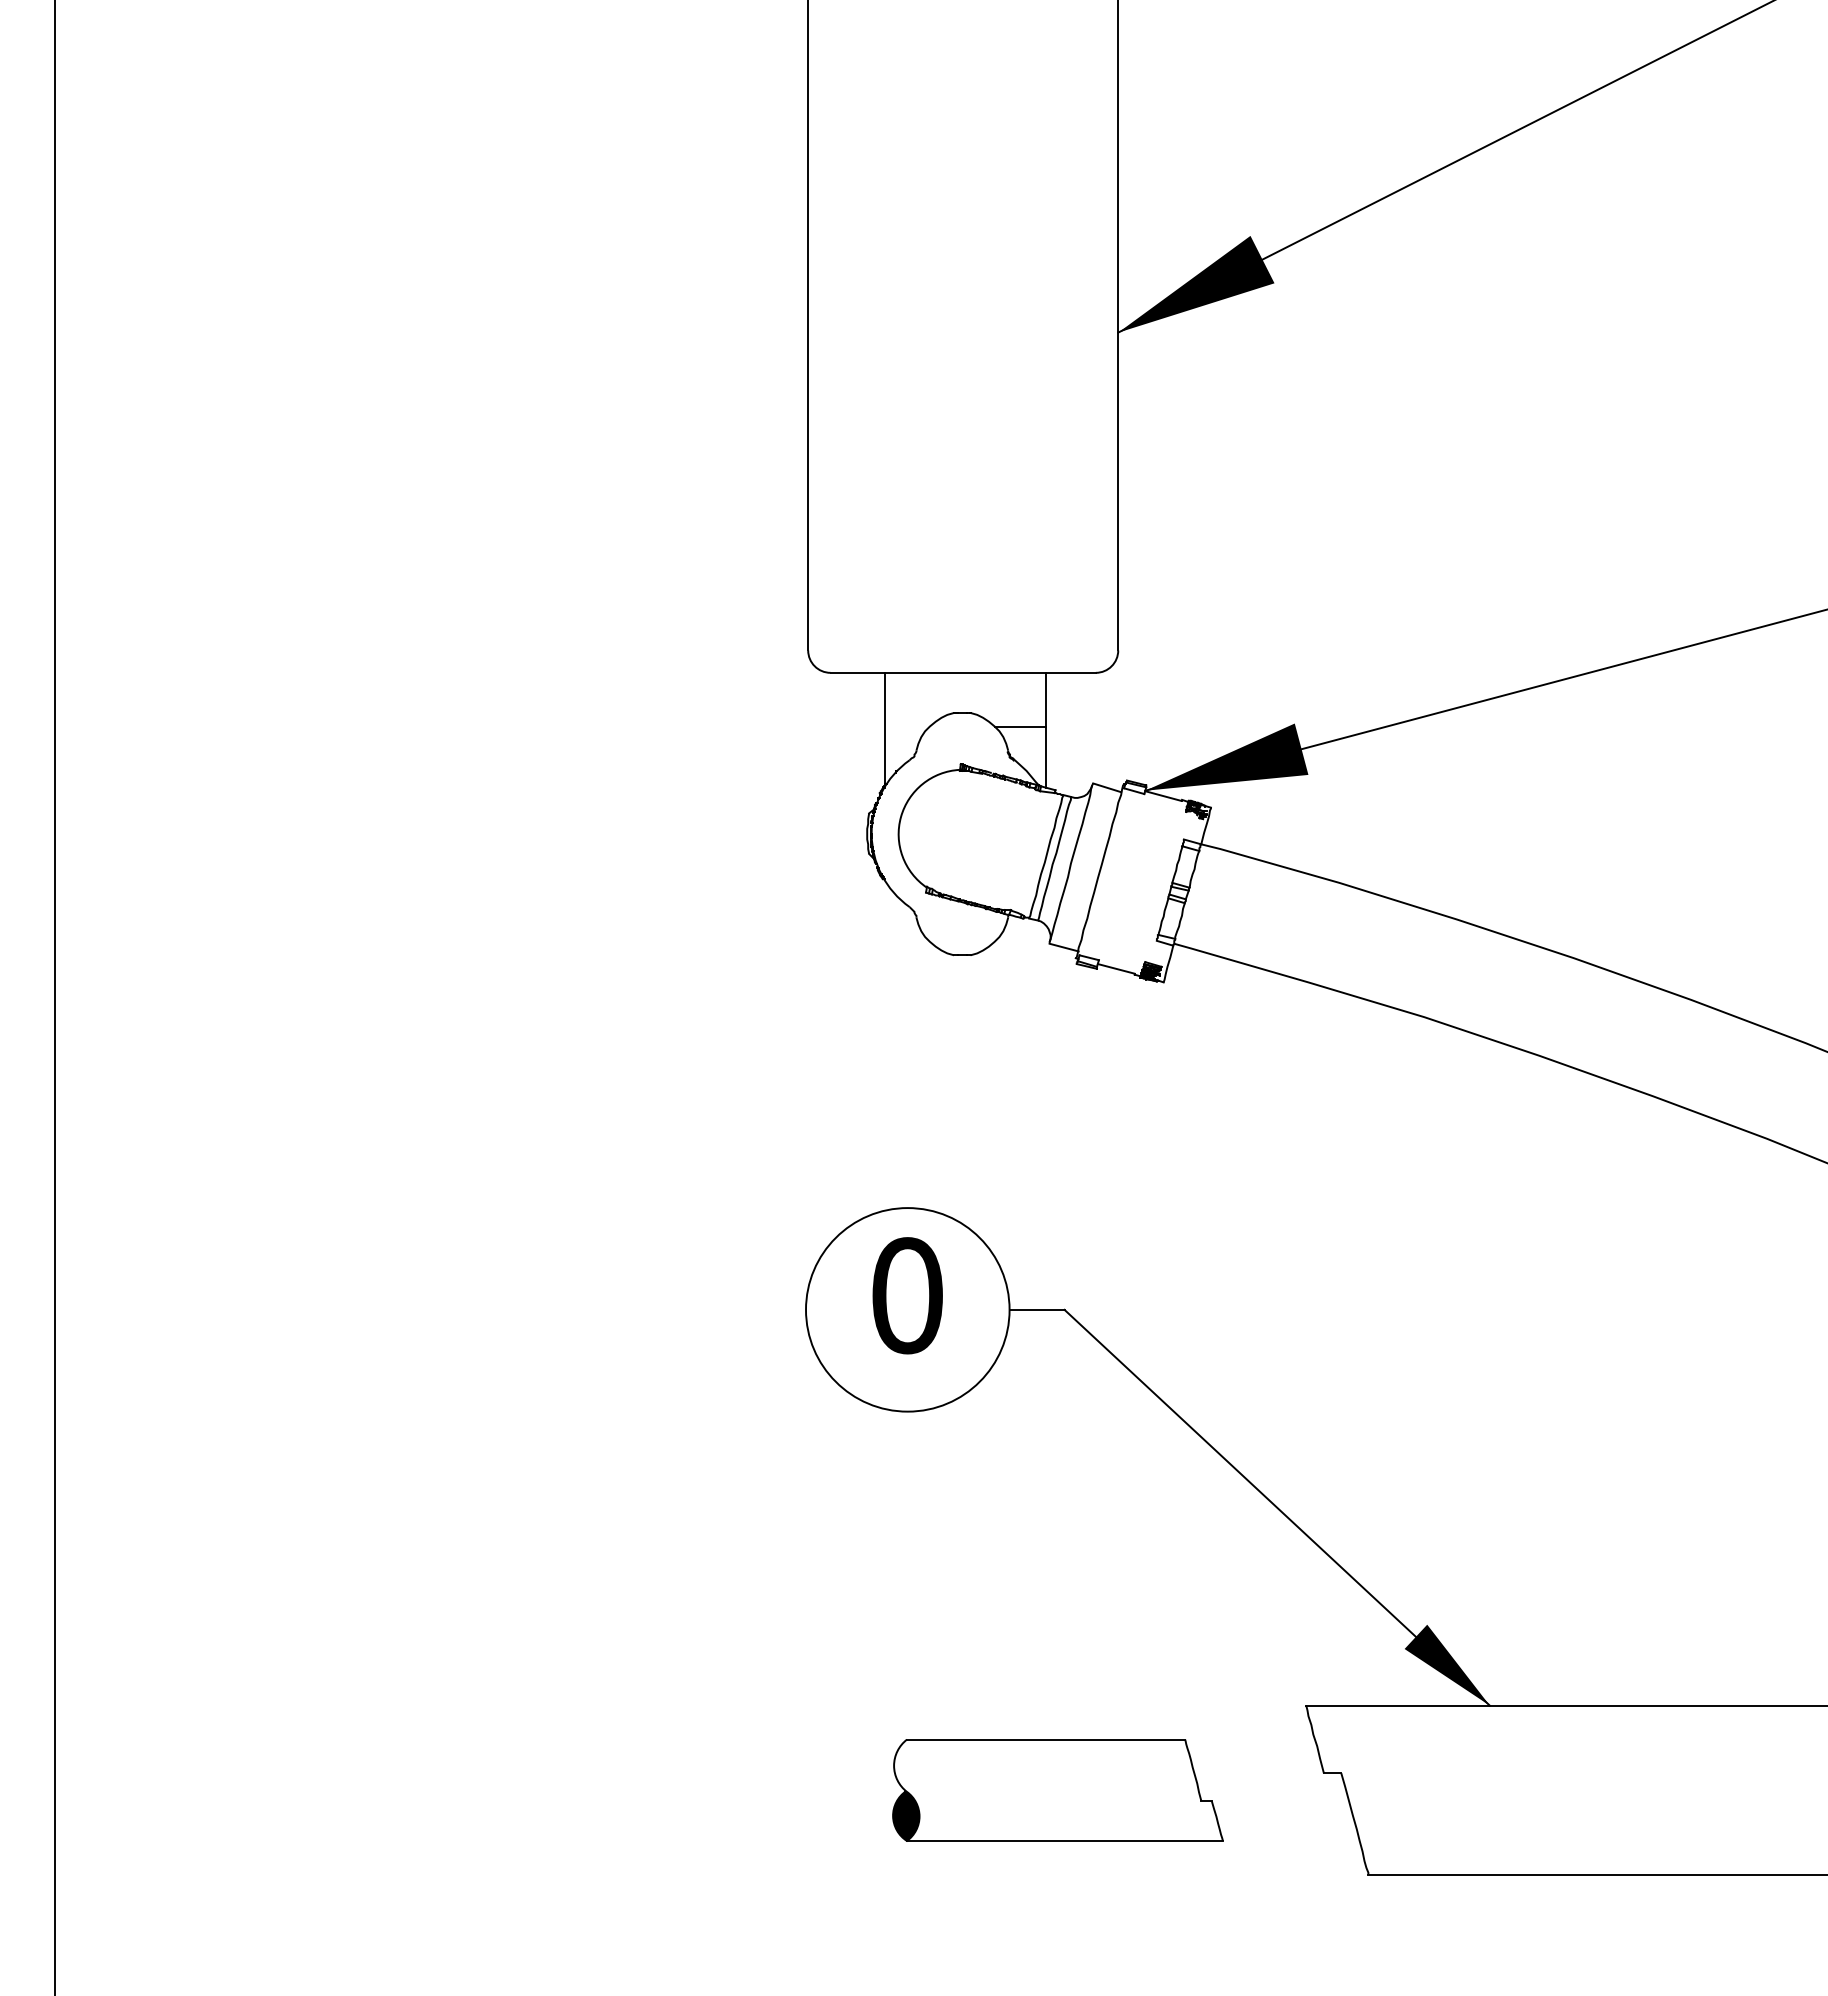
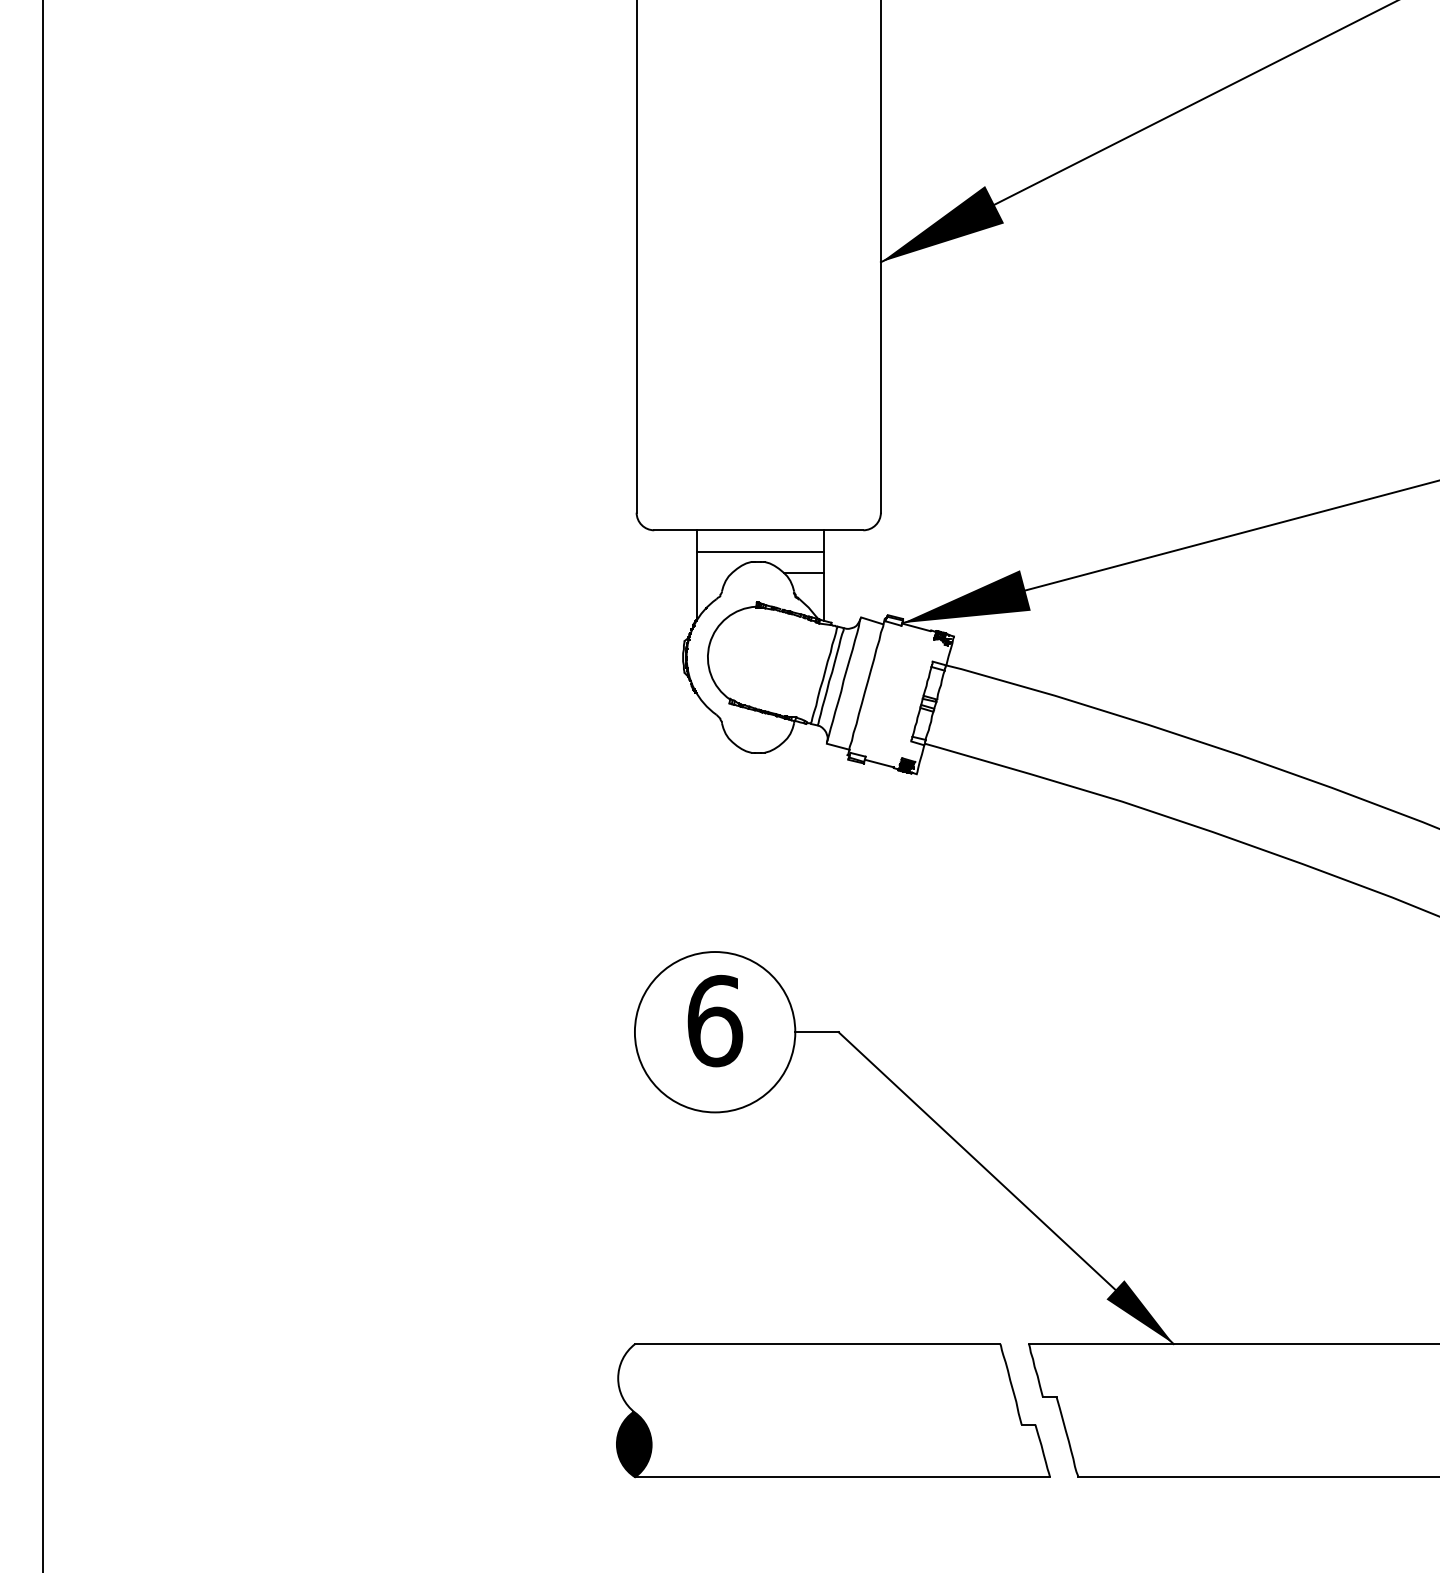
line: (965, 699) -> (760, 551), added
text: (907, 1295) -> (714, 1020), 0 -> 6
part: (1057, 1790) -> (833, 1410), size x1.67

